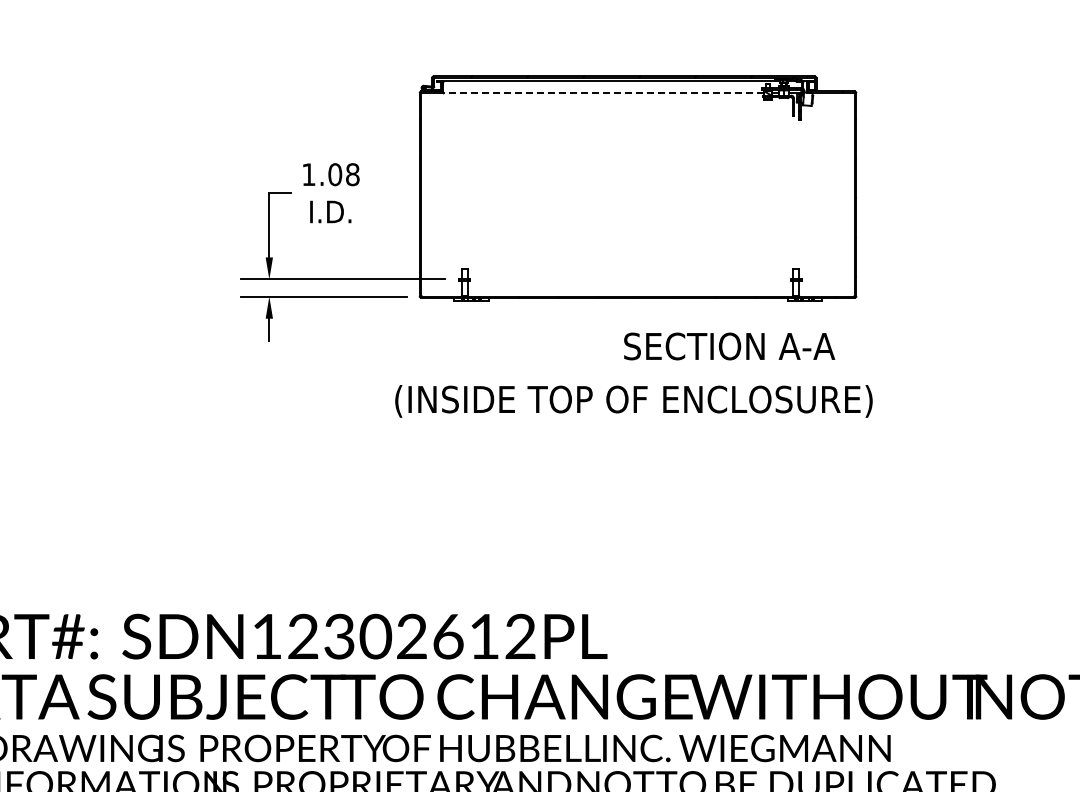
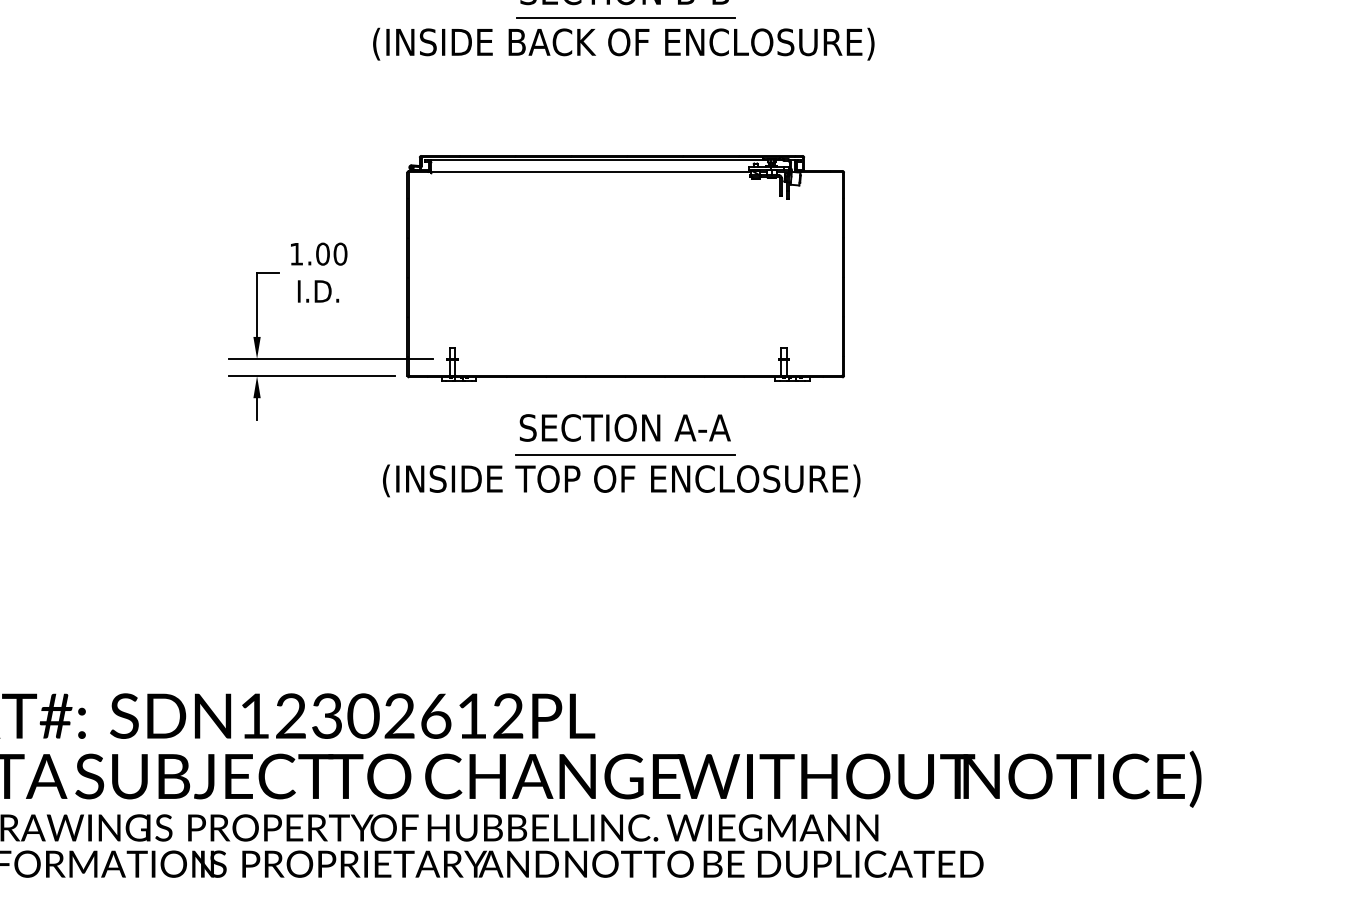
line: (602, 93) -> (590, 172), dashed -> solid
text: (352, 175) -> (340, 254), 1.08 -> 1.00
text: (728, 346) -> (624, 427), moved
line: (637, 375) -> (625, 454), added

